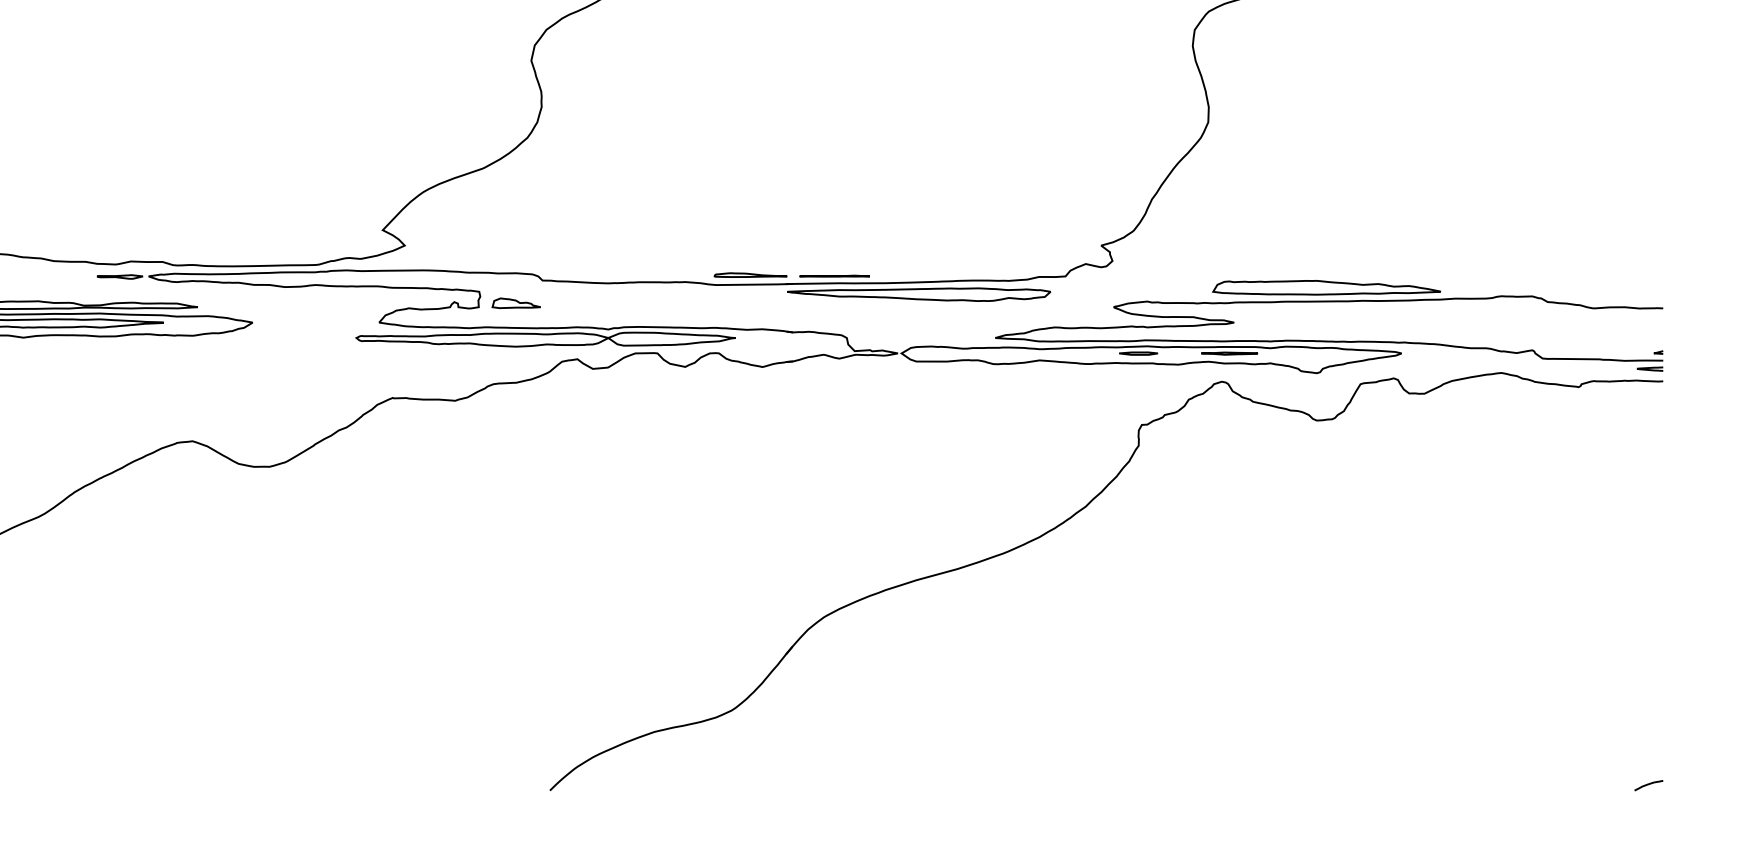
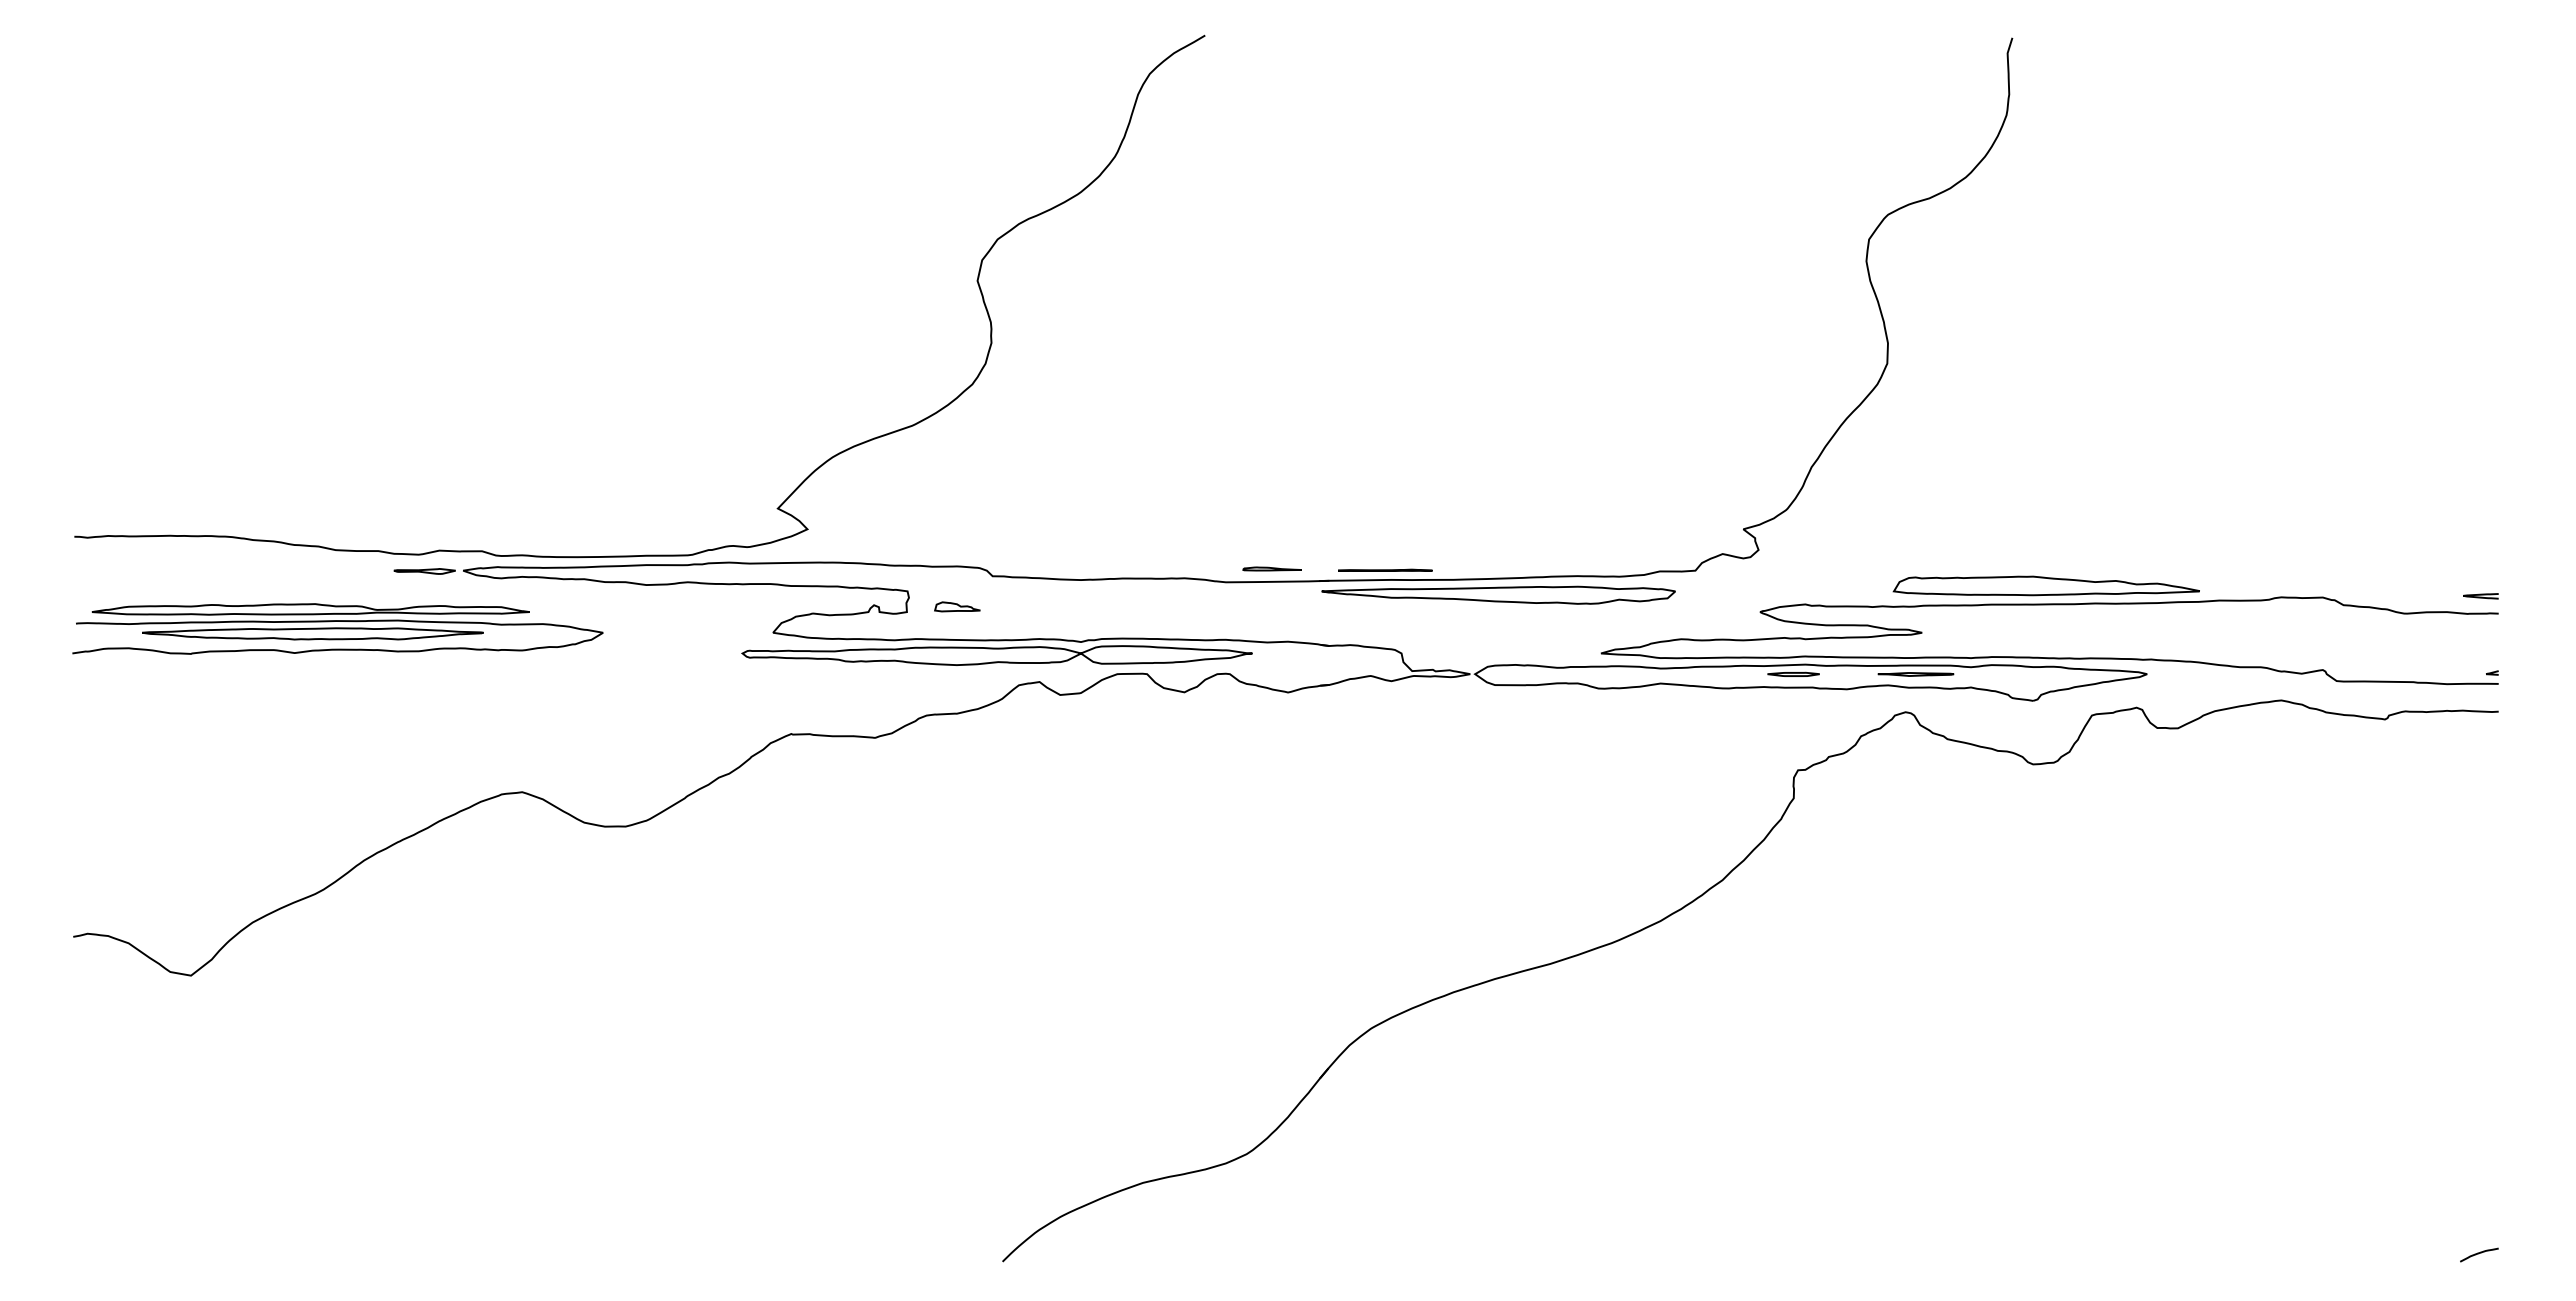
part: (750, 274) -> (1272, 568), size x0.6
part: (516, 303) -> (957, 606), size x0.7
curve: (1649, 369) -> (2480, 596), moved

